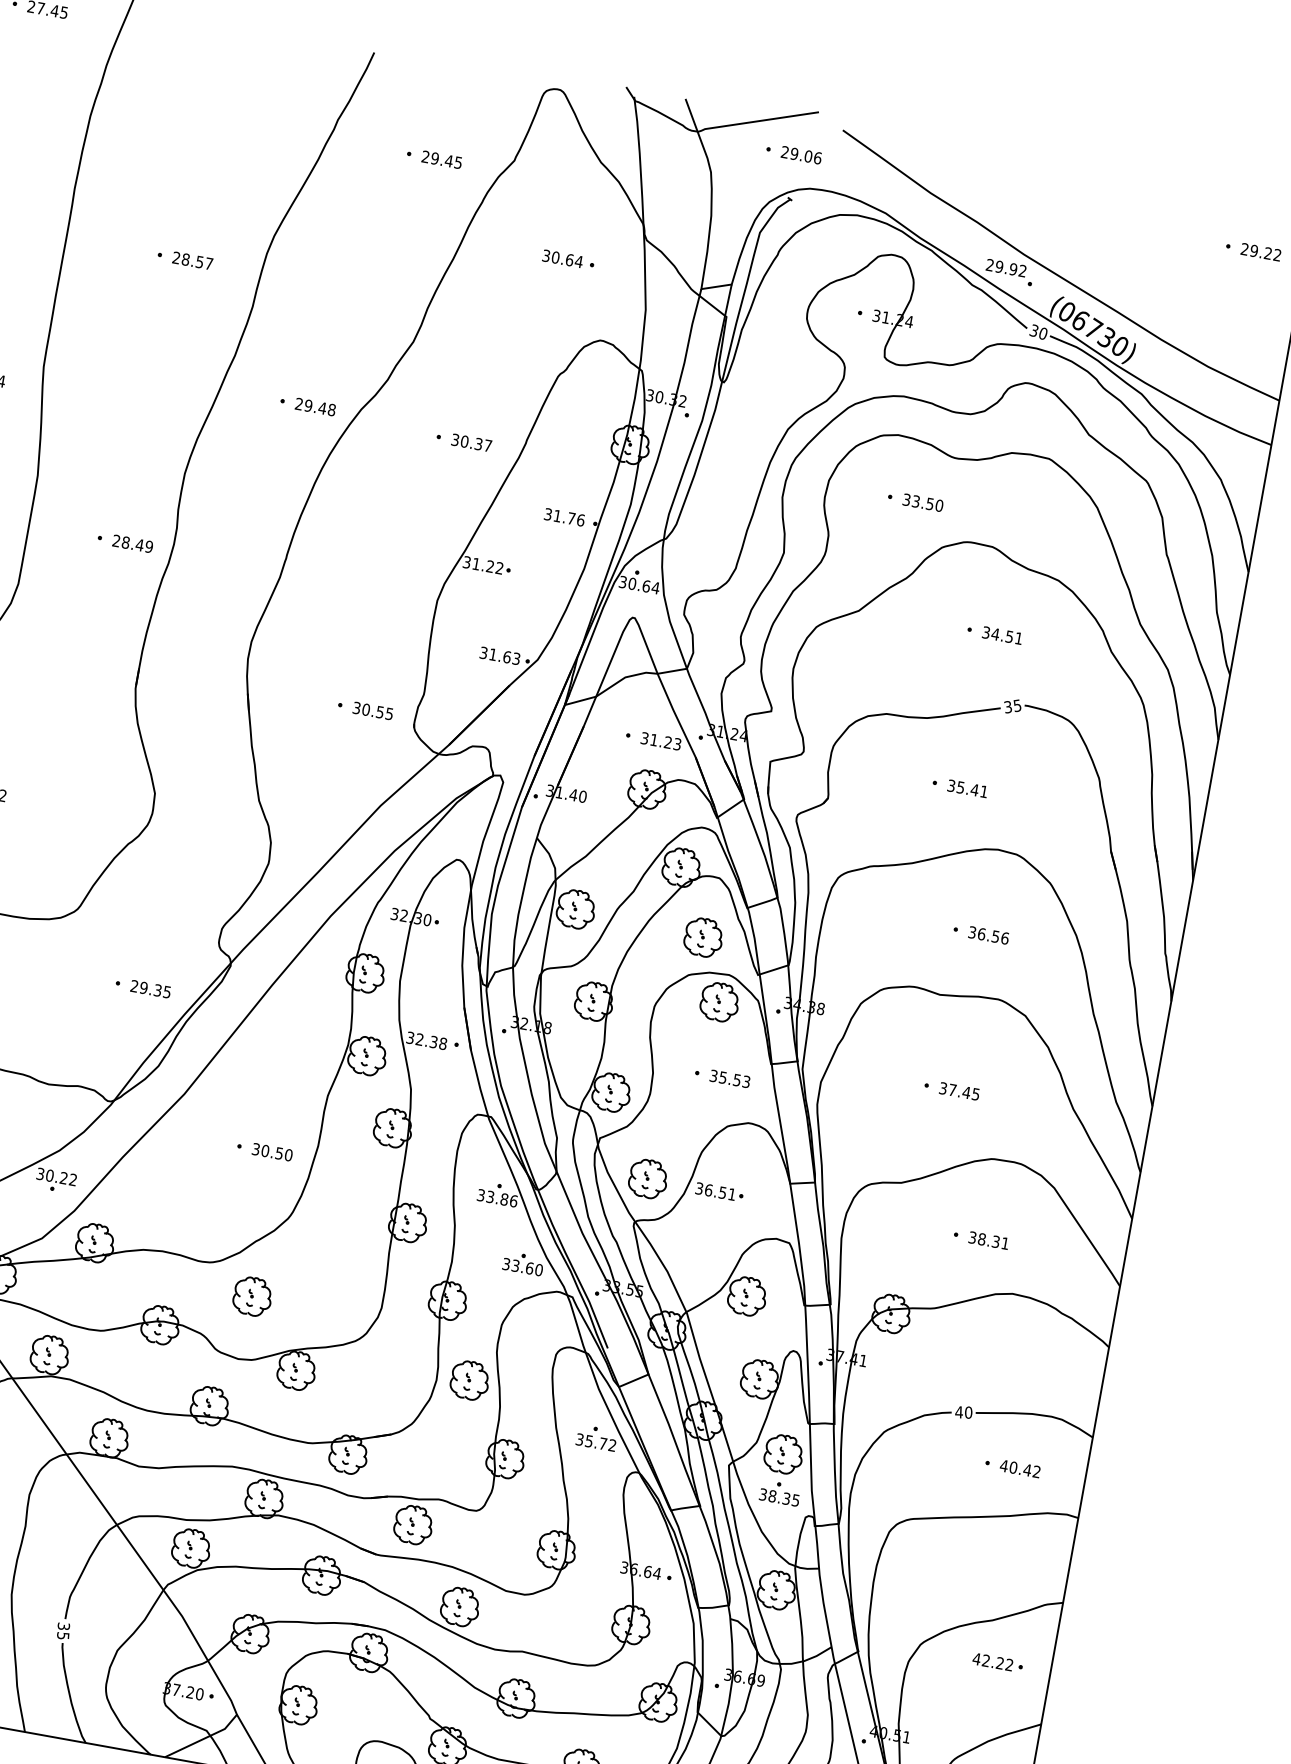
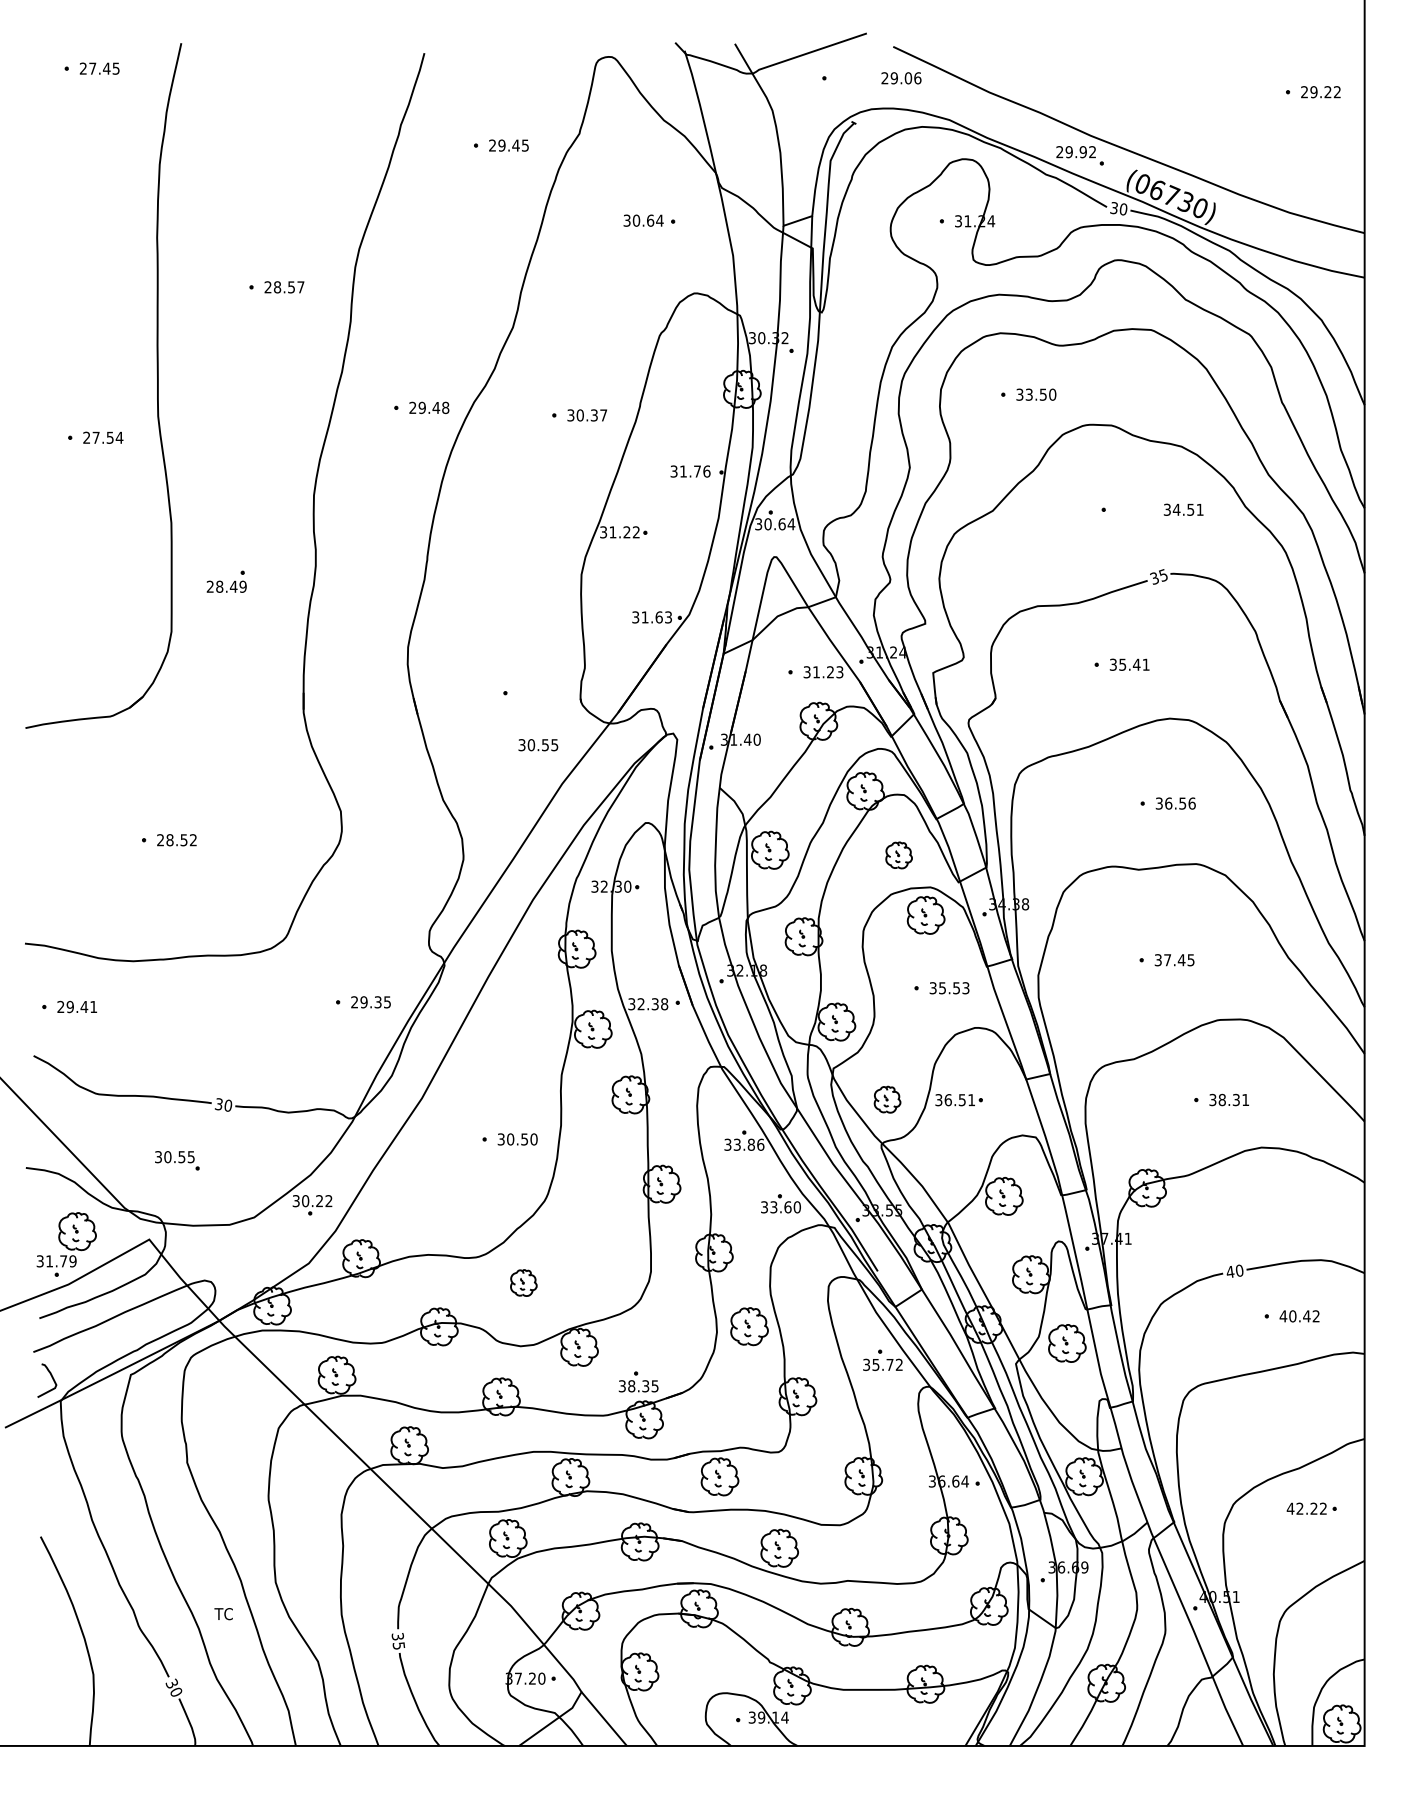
text: (801, 155) -> (901, 78), moved
text: (132, 543) -> (226, 586), moved
text: (1002, 635) -> (1183, 509), moved
text: (373, 711) -> (538, 745), moved
part: (703, 937) -> (898, 855), size x0.7
part: (648, 1178) -> (887, 1099), size x0.7
part: (252, 1295) -> (523, 1282), size x0.7
part: (780, 1492) -> (638, 1381), moved

